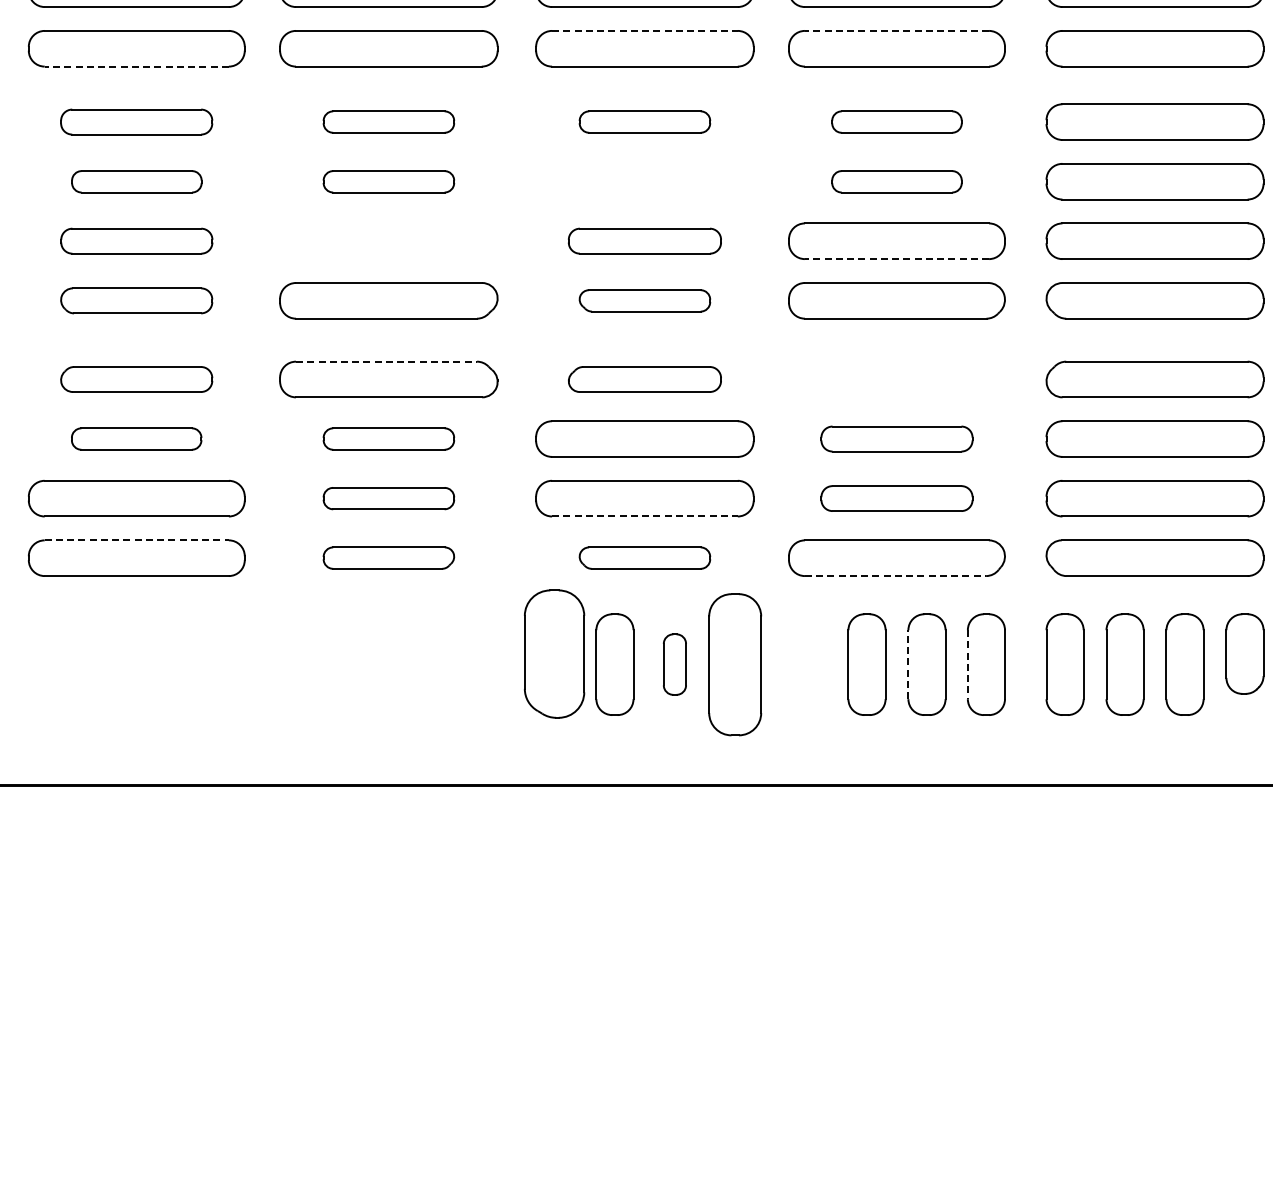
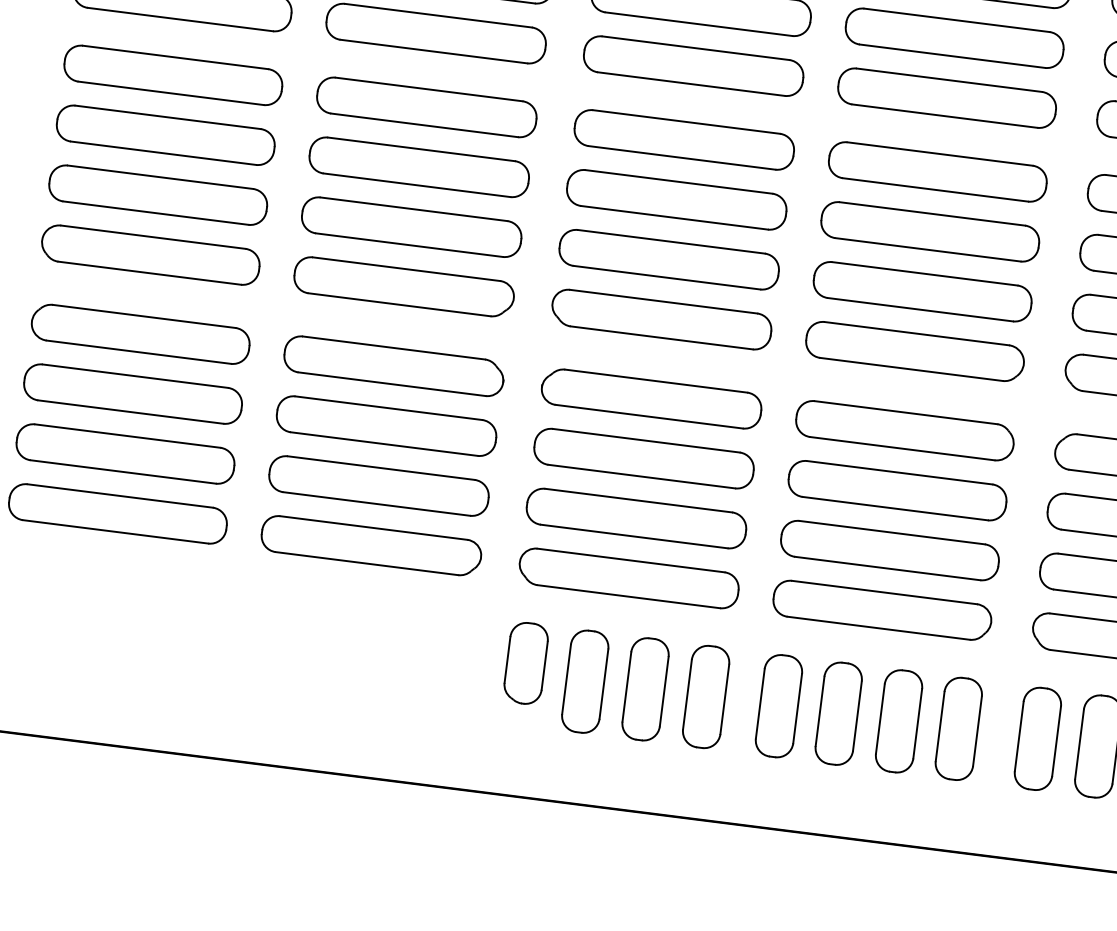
line: (644, 30) -> (695, 47), dashed -> solid
line: (896, 30) -> (948, 79), dashed -> solid
line: (136, 66) -> (180, 19), dashed -> solid
part: (136, 121) -> (173, 74), size x1.43
part: (388, 121) -> (426, 106), size x1.67
part: (644, 121) -> (683, 139), size x1.67
part: (896, 121) -> (937, 171), size x1.67
part: (136, 181) -> (165, 135), size x1.67
part: (388, 181) -> (418, 167), size x1.67
part: (644, 181) -> (676, 199), added
part: (896, 181) -> (929, 231), size x1.67
part: (136, 240) -> (158, 194), size x1.43
part: (388, 240) -> (411, 226), added
part: (644, 240) -> (668, 258), size x1.43
line: (896, 259) -> (919, 310), dashed -> solid
part: (136, 300) -> (150, 254), size x1.43
part: (644, 300) -> (661, 319), size x1.67
line: (386, 361) -> (394, 347), dashed -> solid
part: (136, 379) -> (140, 334), size x1.43
part: (644, 379) -> (651, 398), size x1.43
part: (896, 379) -> (904, 430), added
part: (136, 438) -> (132, 393), size x1.67
part: (388, 438) -> (386, 425), size x1.67
part: (896, 438) -> (897, 490), size x1.43
part: (388, 498) -> (378, 485), size x1.67
part: (896, 498) -> (889, 550), size x1.43
line: (644, 516) -> (633, 536), dashed -> solid
line: (137, 540) -> (120, 496), dashed -> solid
part: (388, 557) -> (371, 545), size x1.67
part: (644, 557) -> (628, 577), size x1.67
line: (895, 576) -> (878, 628), dashed -> solid
part: (554, 653) -> (525, 662), size x0.62
part: (674, 664) -> (645, 689), size x1.67
part: (734, 664) -> (705, 696), size x0.71
part: (807, 664) -> (778, 706), added
line: (908, 664) -> (880, 718), dashed -> solid
line: (967, 665) -> (939, 727), dashed -> solid

